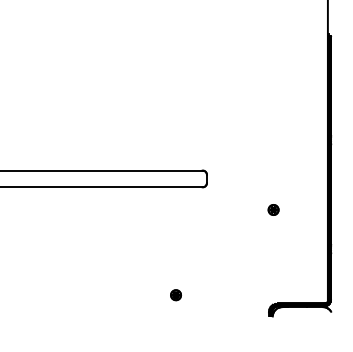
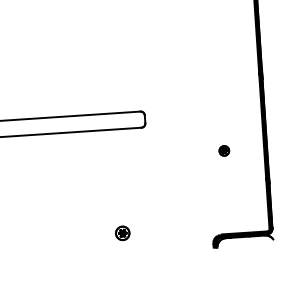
part: (273, 209) -> (224, 150), moved
part: (175, 295) -> (122, 233), size x1.4

